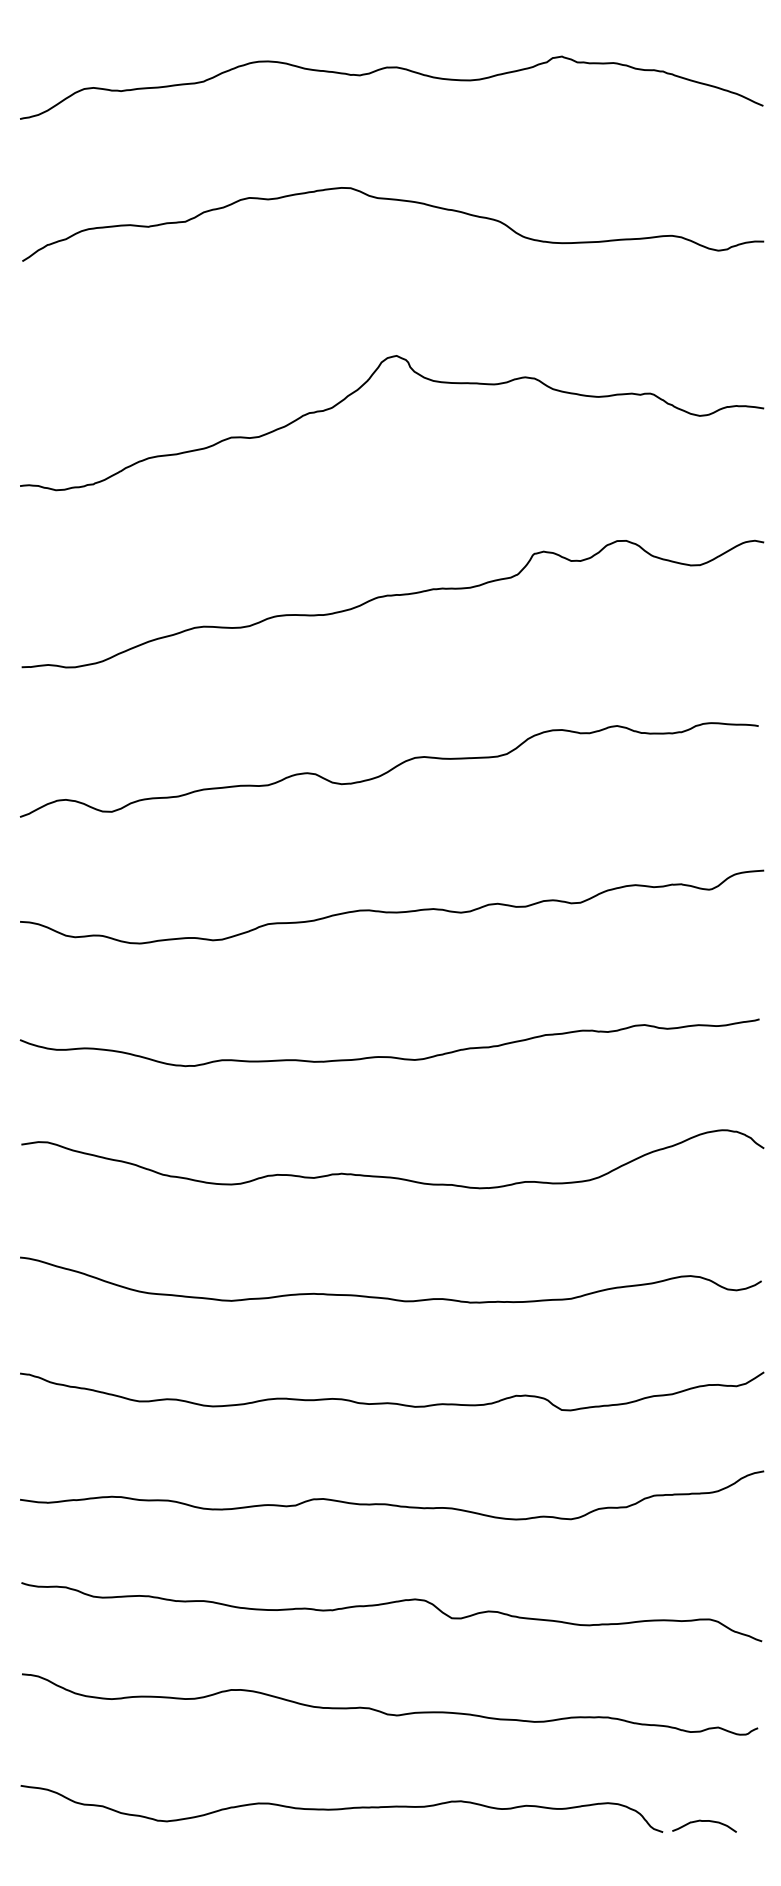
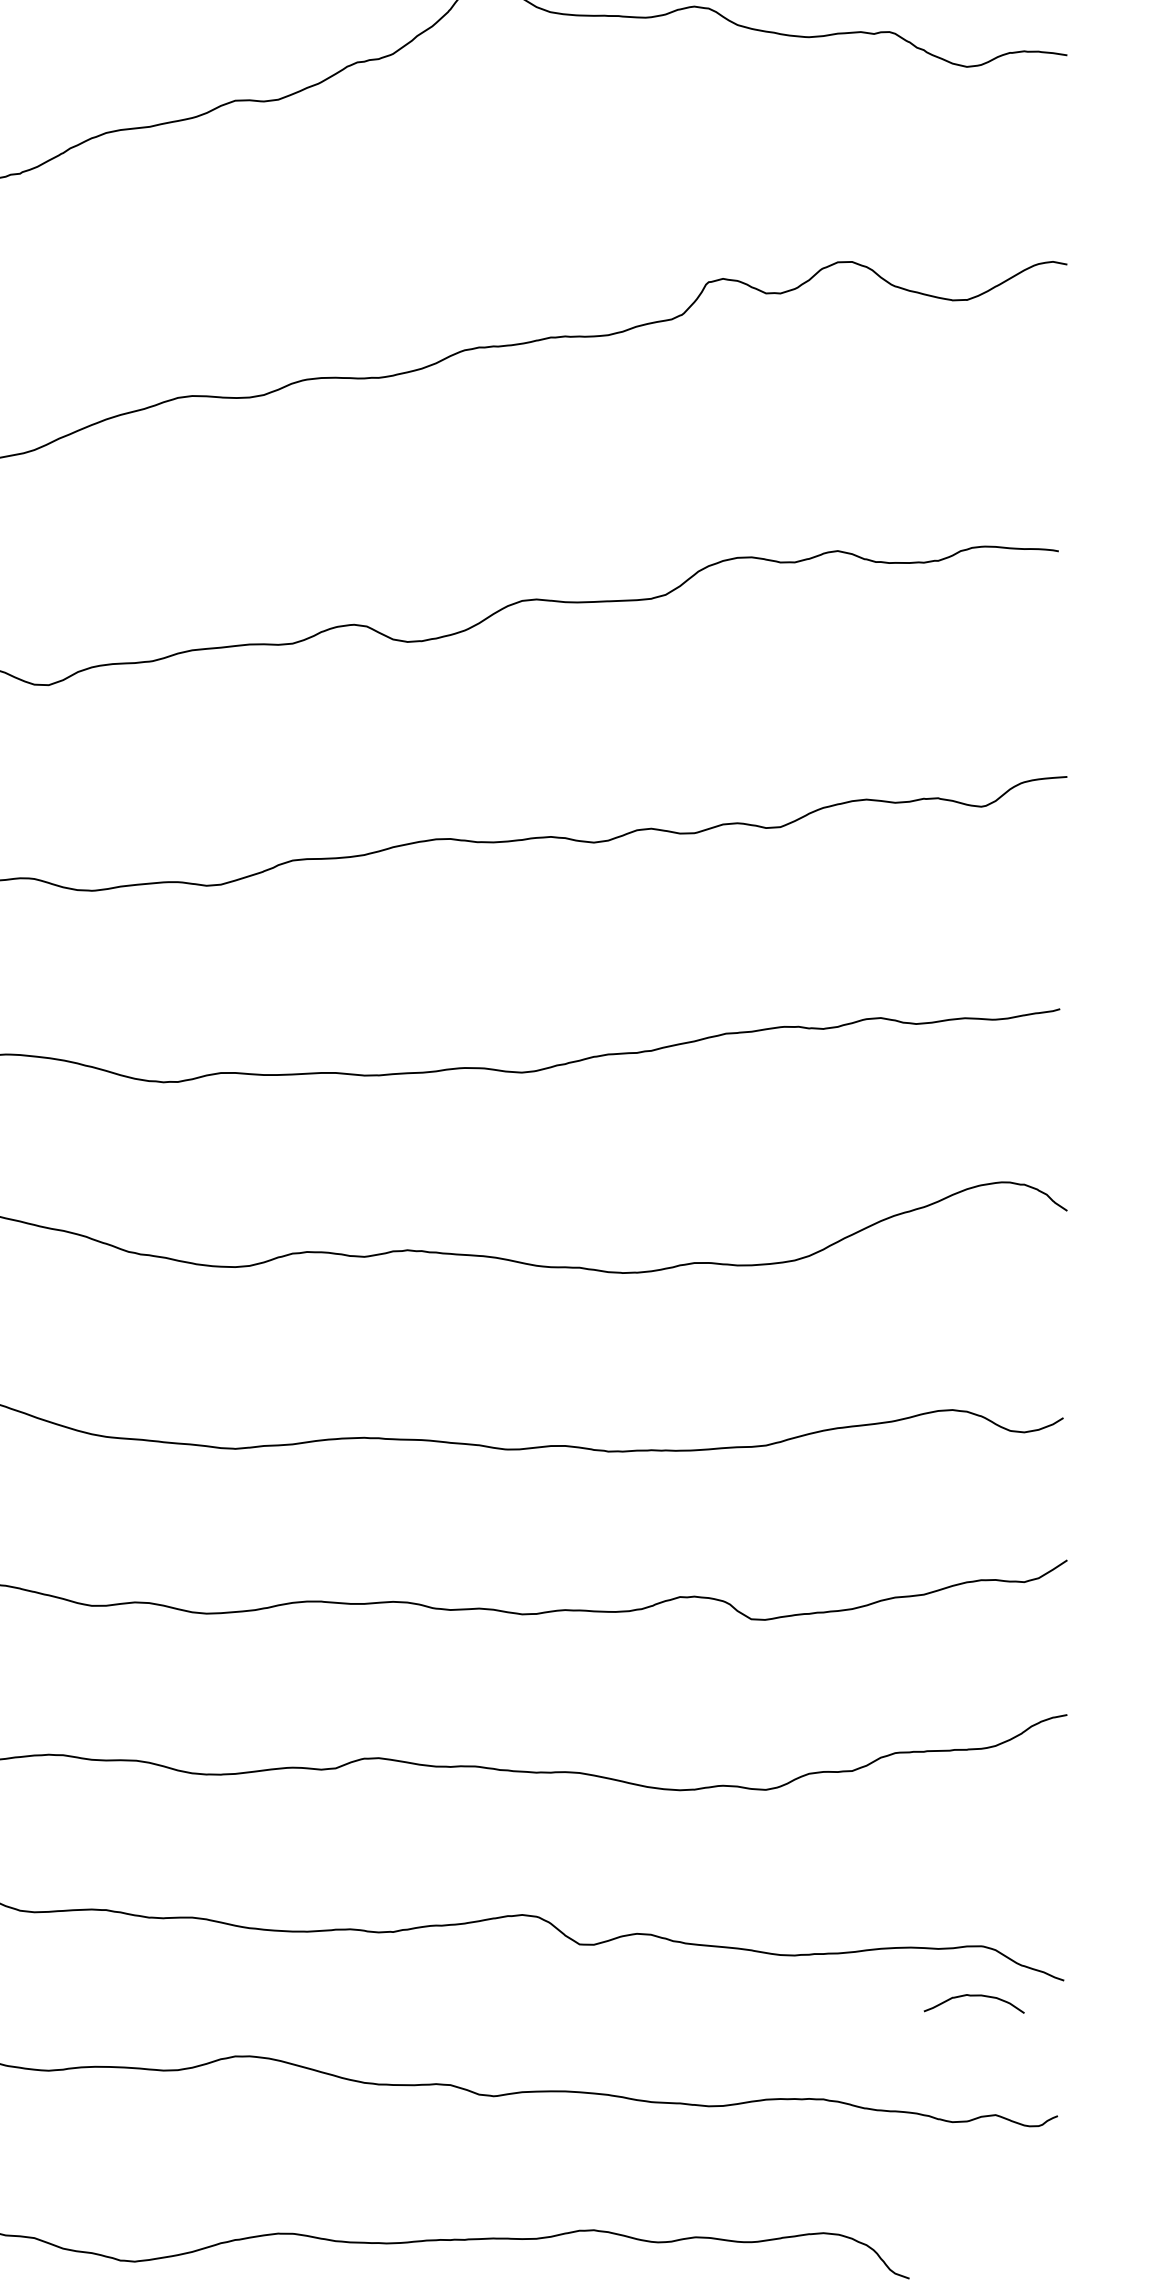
curve: (704, 1821) -> (974, 1996), moved

